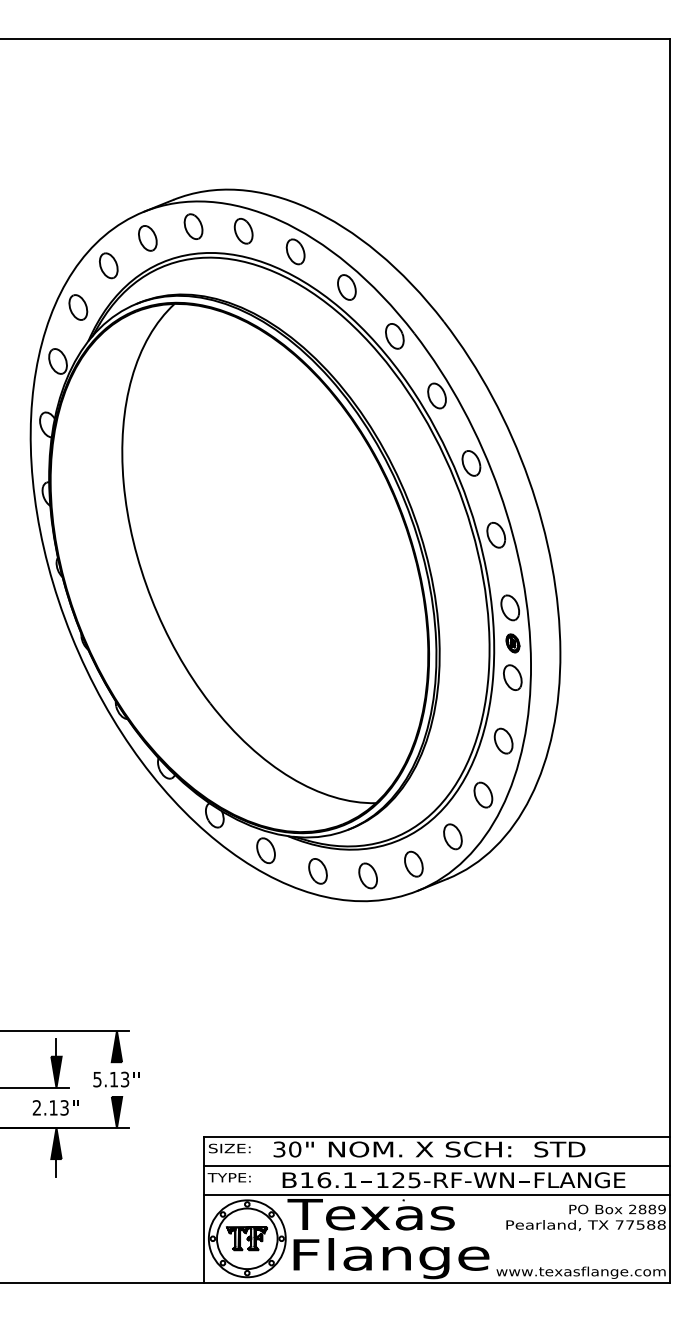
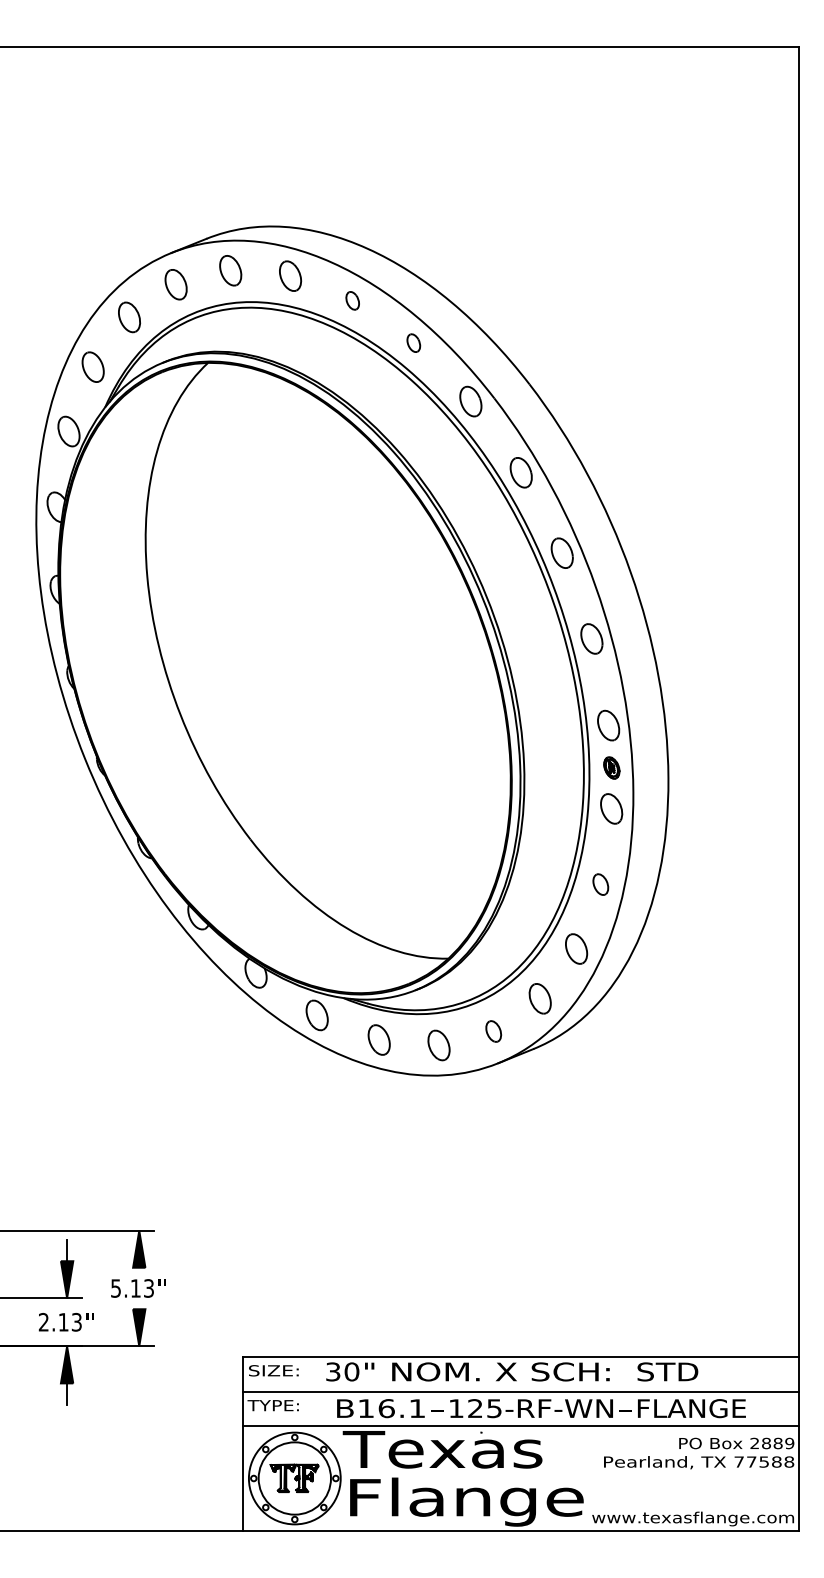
part: (295, 251) -> (352, 300), size x0.6
part: (346, 286) -> (413, 342), size x0.6
part: (503, 741) -> (600, 884), size x0.7
part: (413, 864) -> (493, 1031), size x0.7

